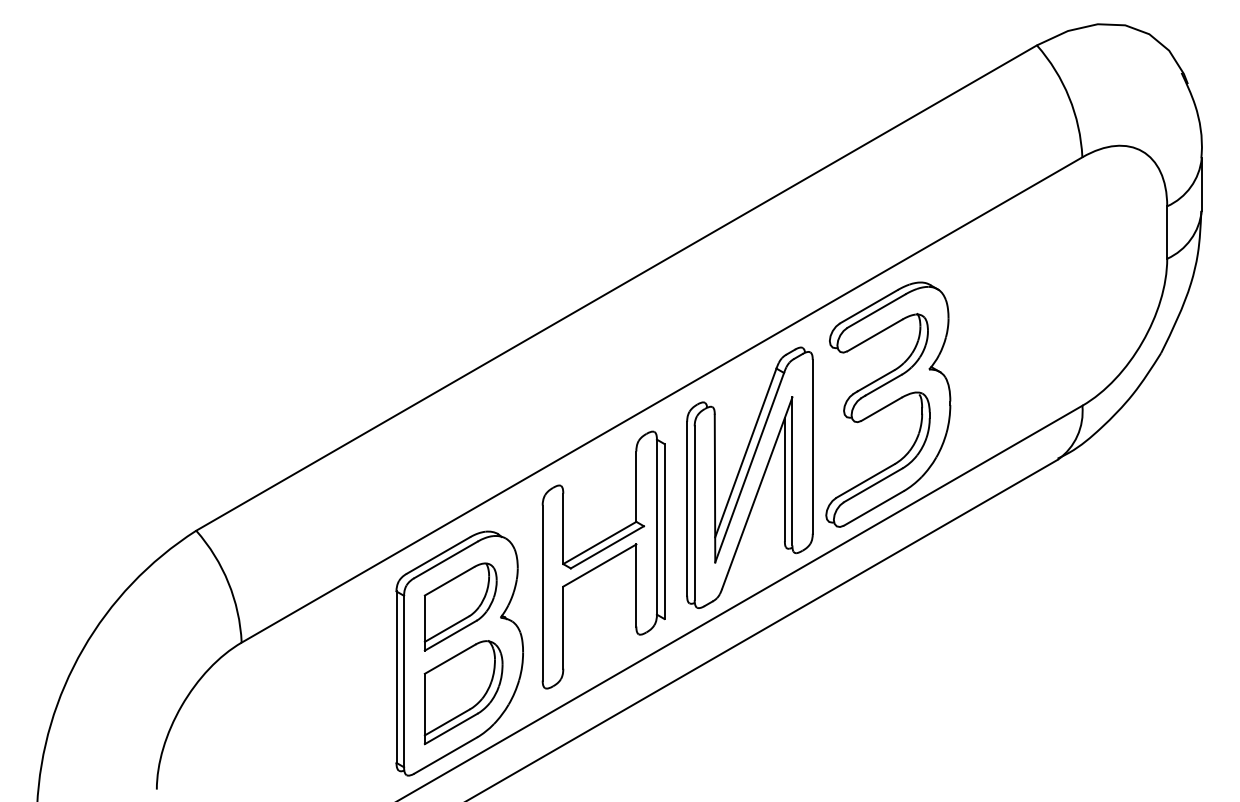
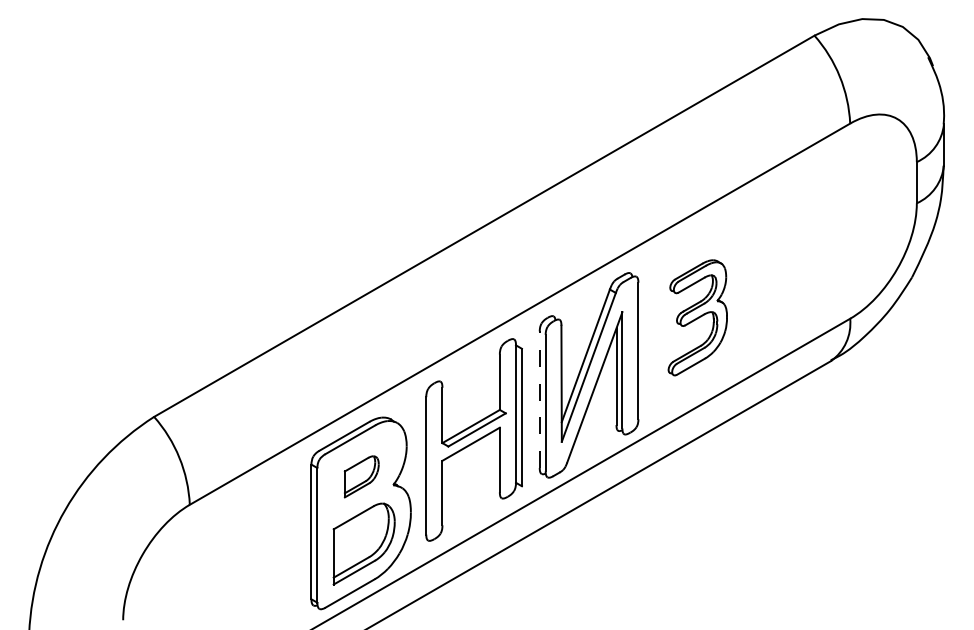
part: (888, 404) -> (697, 317), size x0.6
line: (687, 508) -> (540, 399), solid -> dashed
part: (460, 606) -> (361, 476), size x0.6

